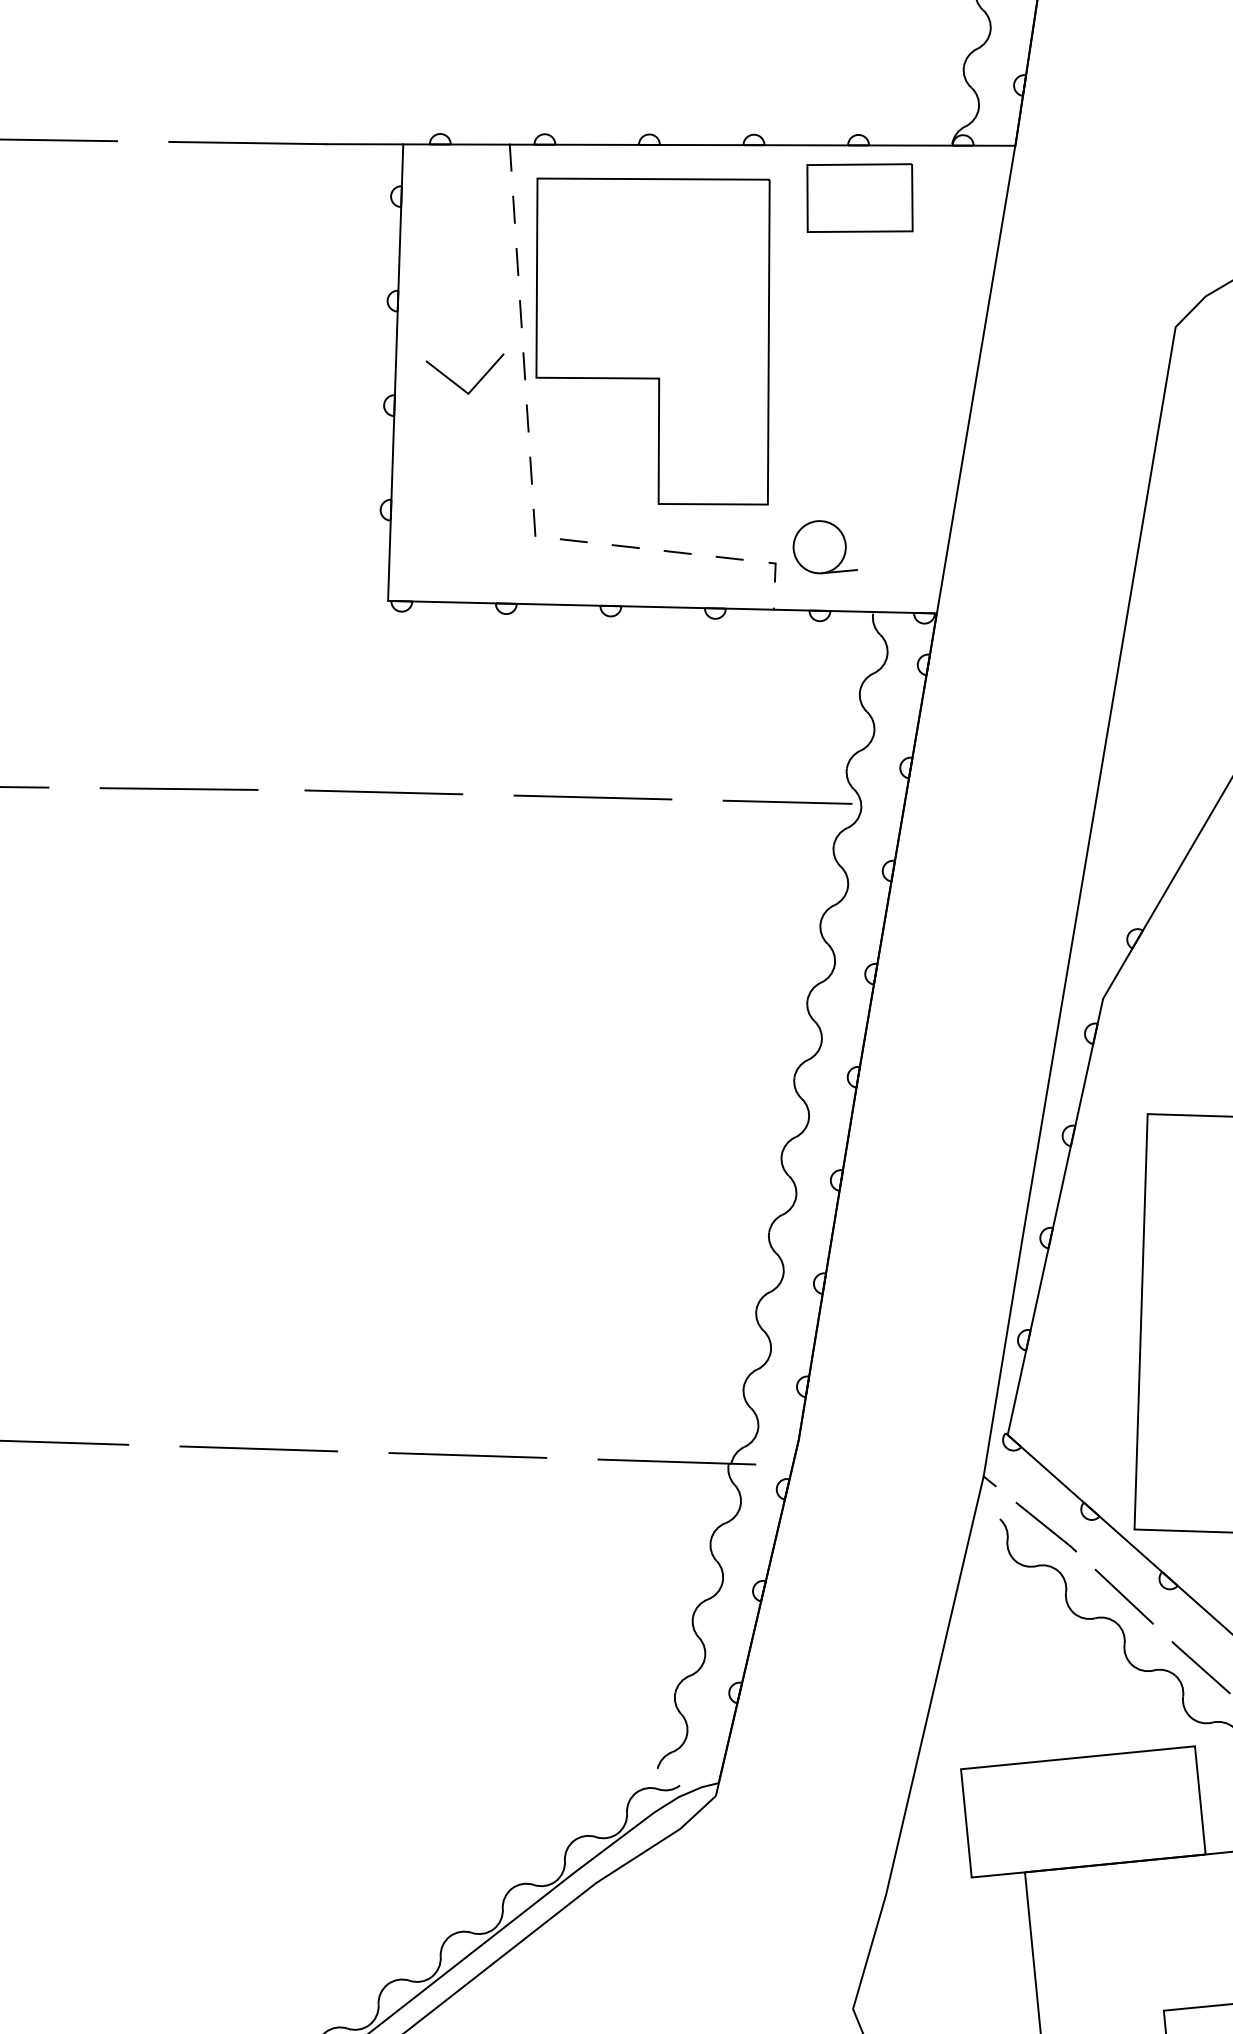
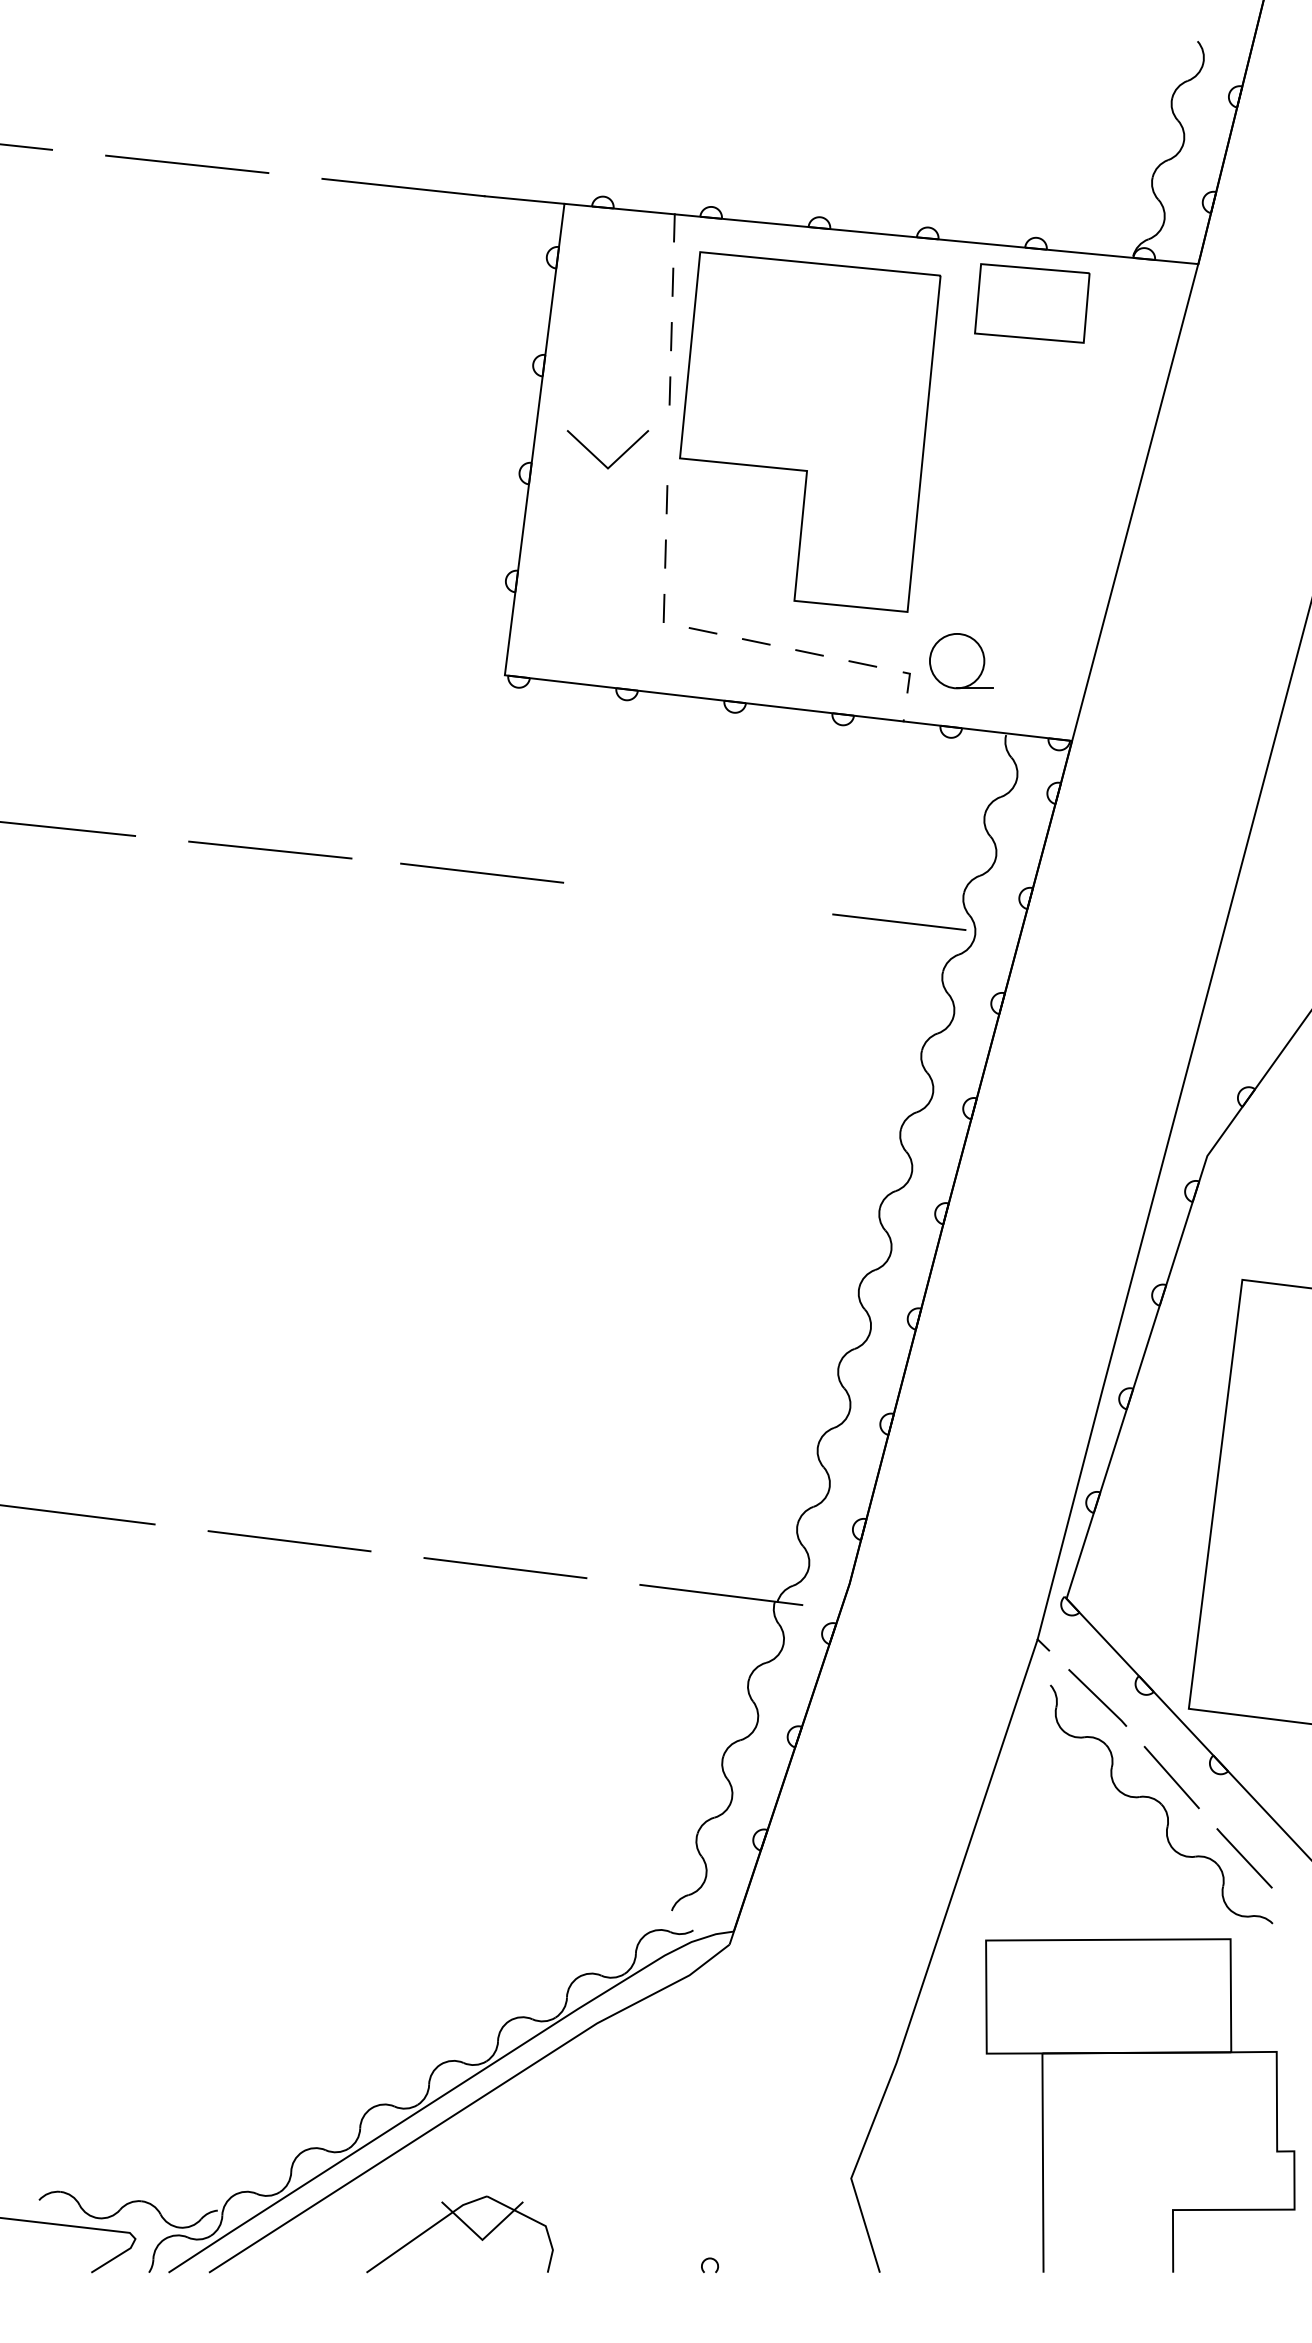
line: (524, 365) -> (668, 444), removed
line: (593, 797) -> (698, 898), removed

